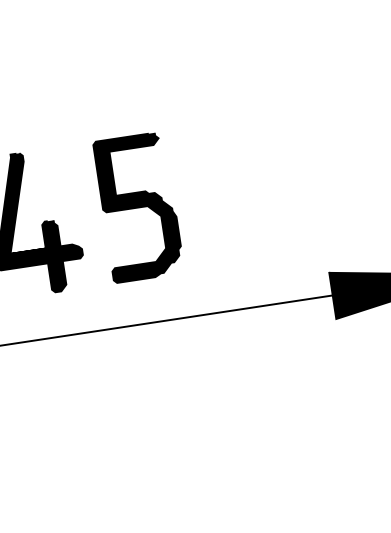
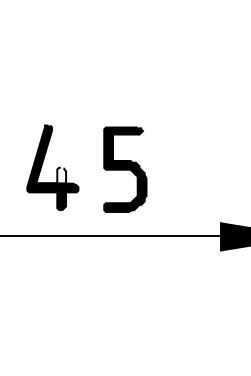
part: (139, 206) -> (125, 169), moved
fill: (34, 236) -> (51, 175), removed

